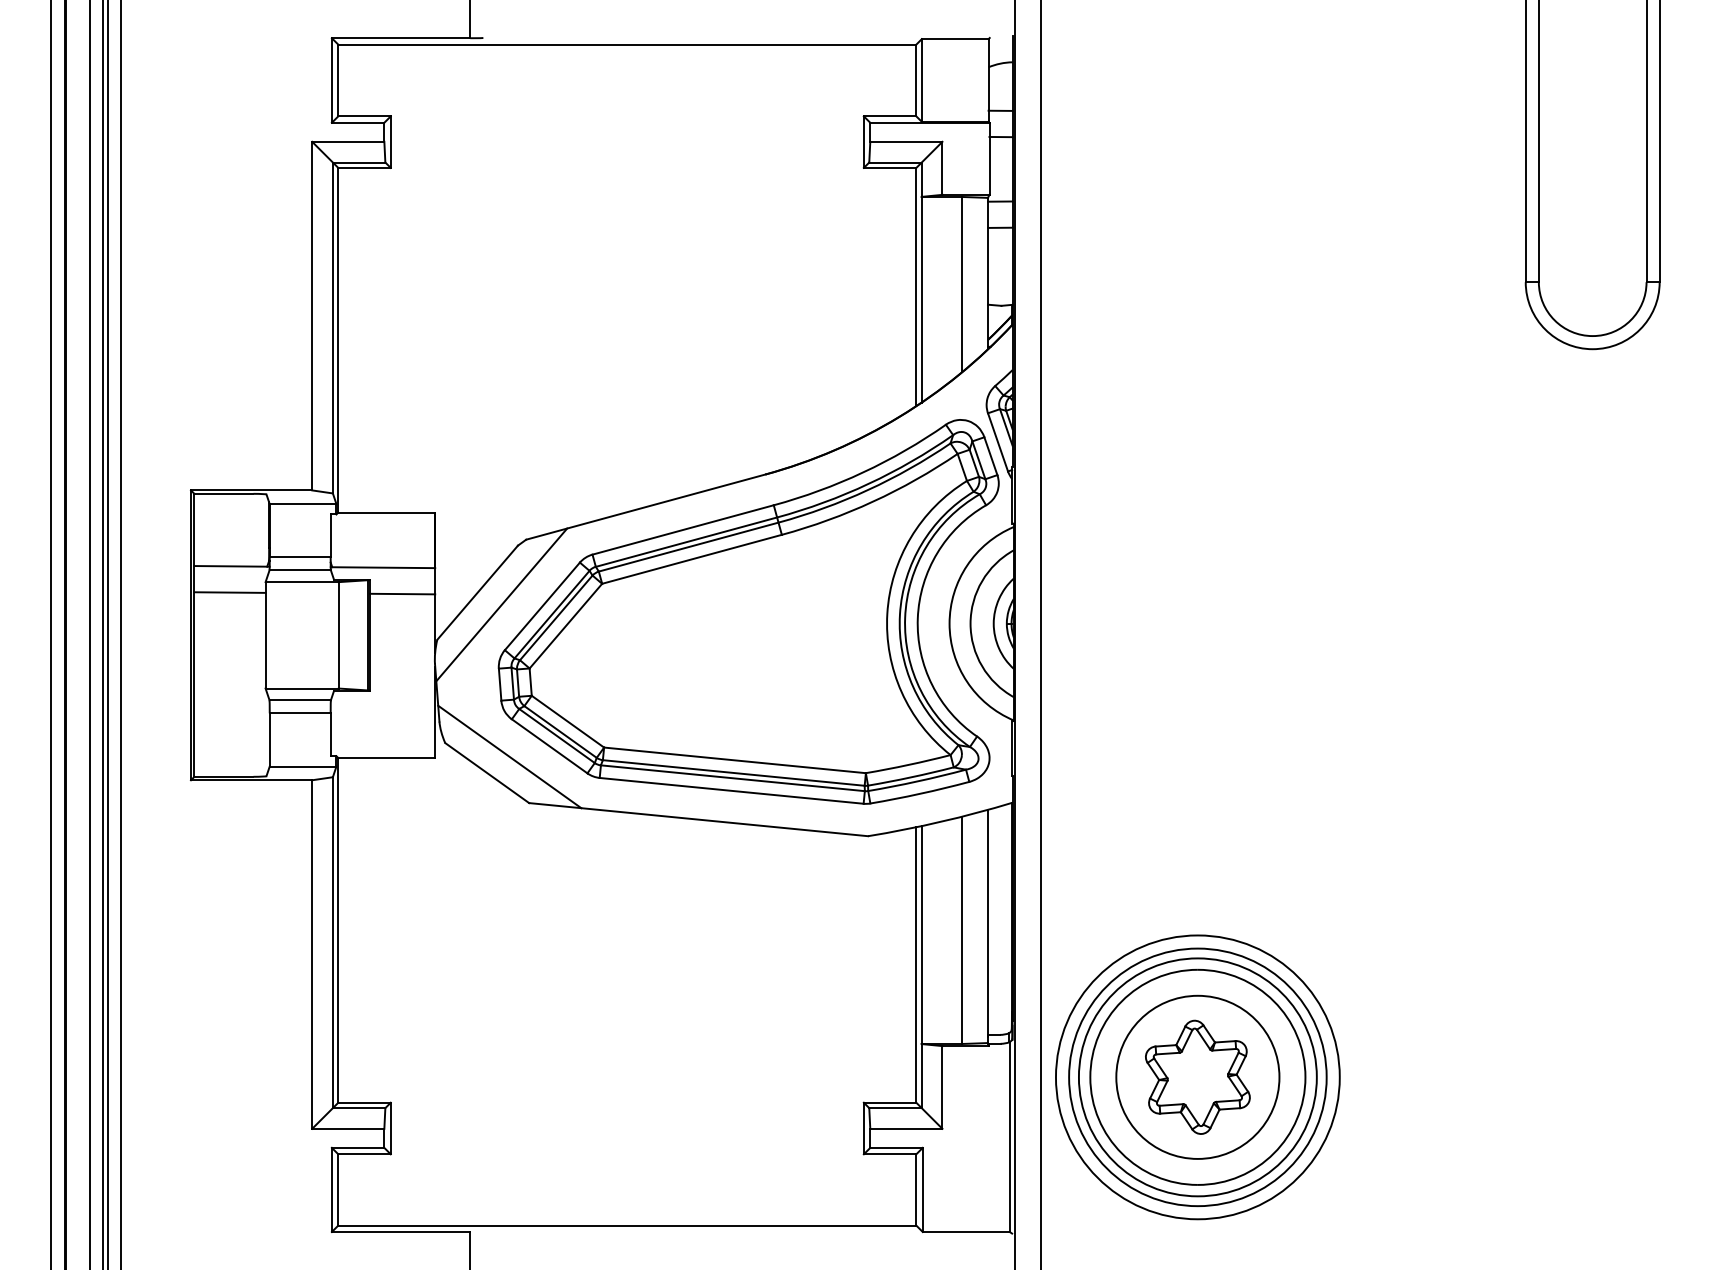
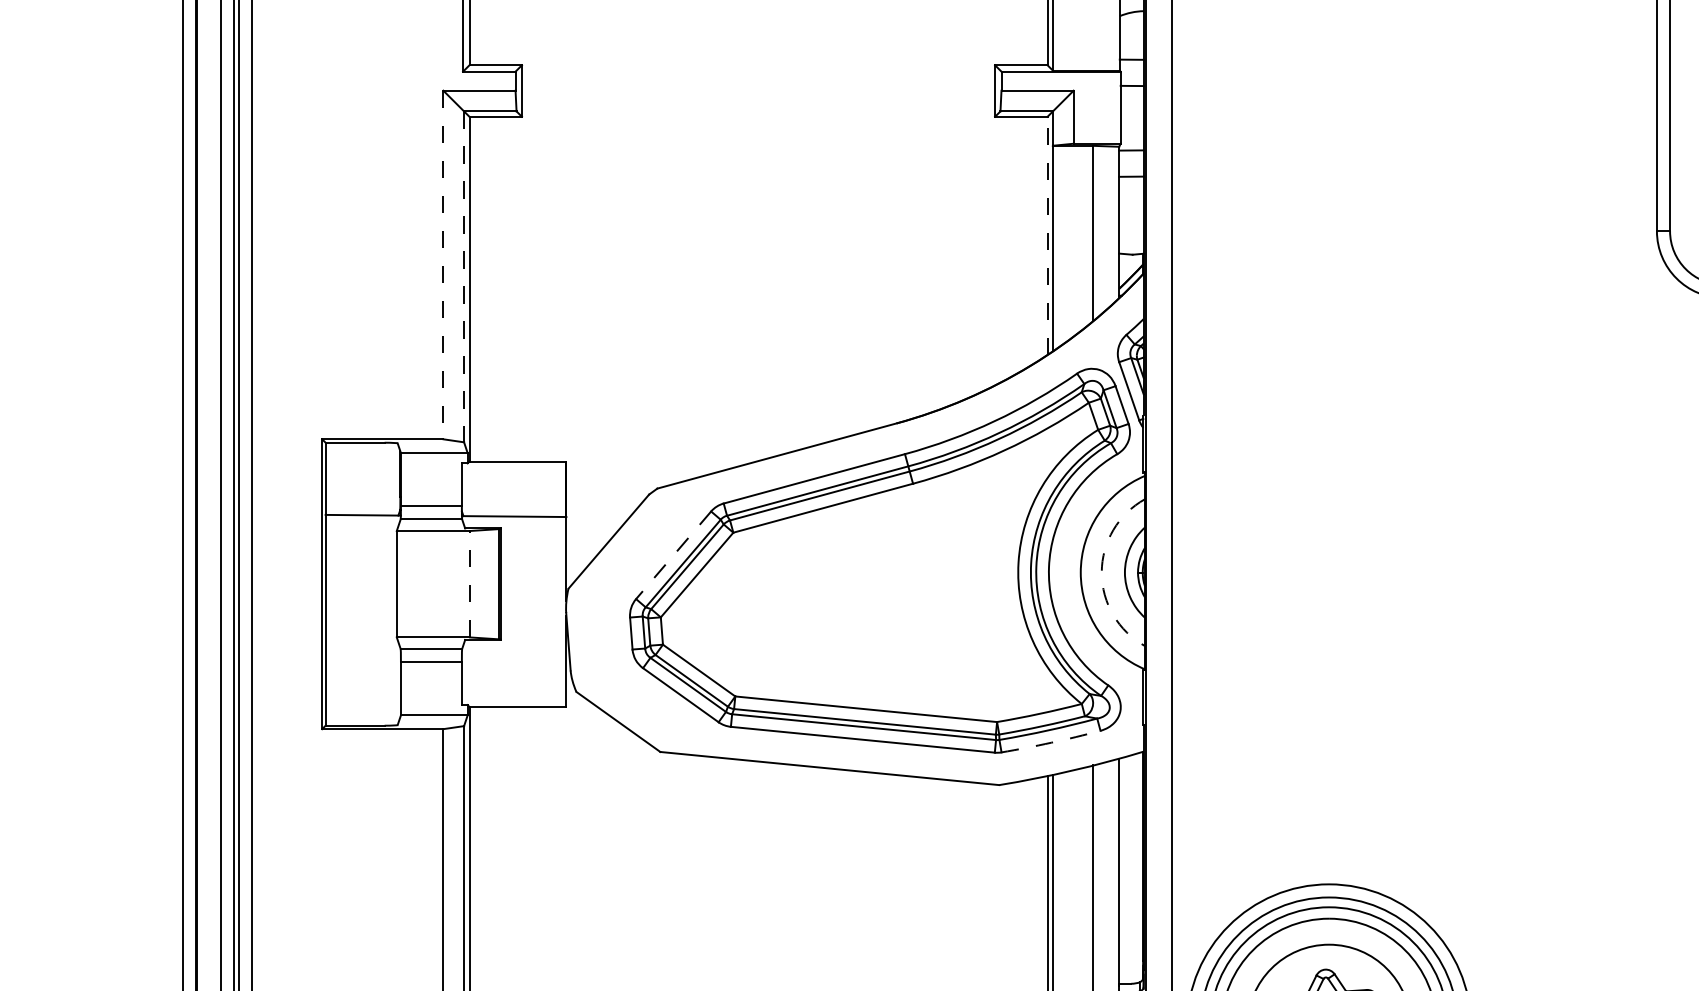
line: (916, 286) -> (1047, 235), solid -> dashed
line: (312, 316) -> (443, 265), solid -> dashed
line: (332, 328) -> (463, 277), solid -> dashed
line: (229, 592) -> (360, 541), removed
line: (402, 593) -> (533, 542), removed
line: (501, 604) -> (632, 553), removed
line: (542, 606) -> (673, 555), solid -> dashed
arc: (970, 623) -> (1101, 572), solid -> dashed
line: (338, 634) -> (469, 583), solid -> dashed
line: (509, 756) -> (640, 705), removed
arc: (920, 793) -> (1051, 742), solid -> dashed

